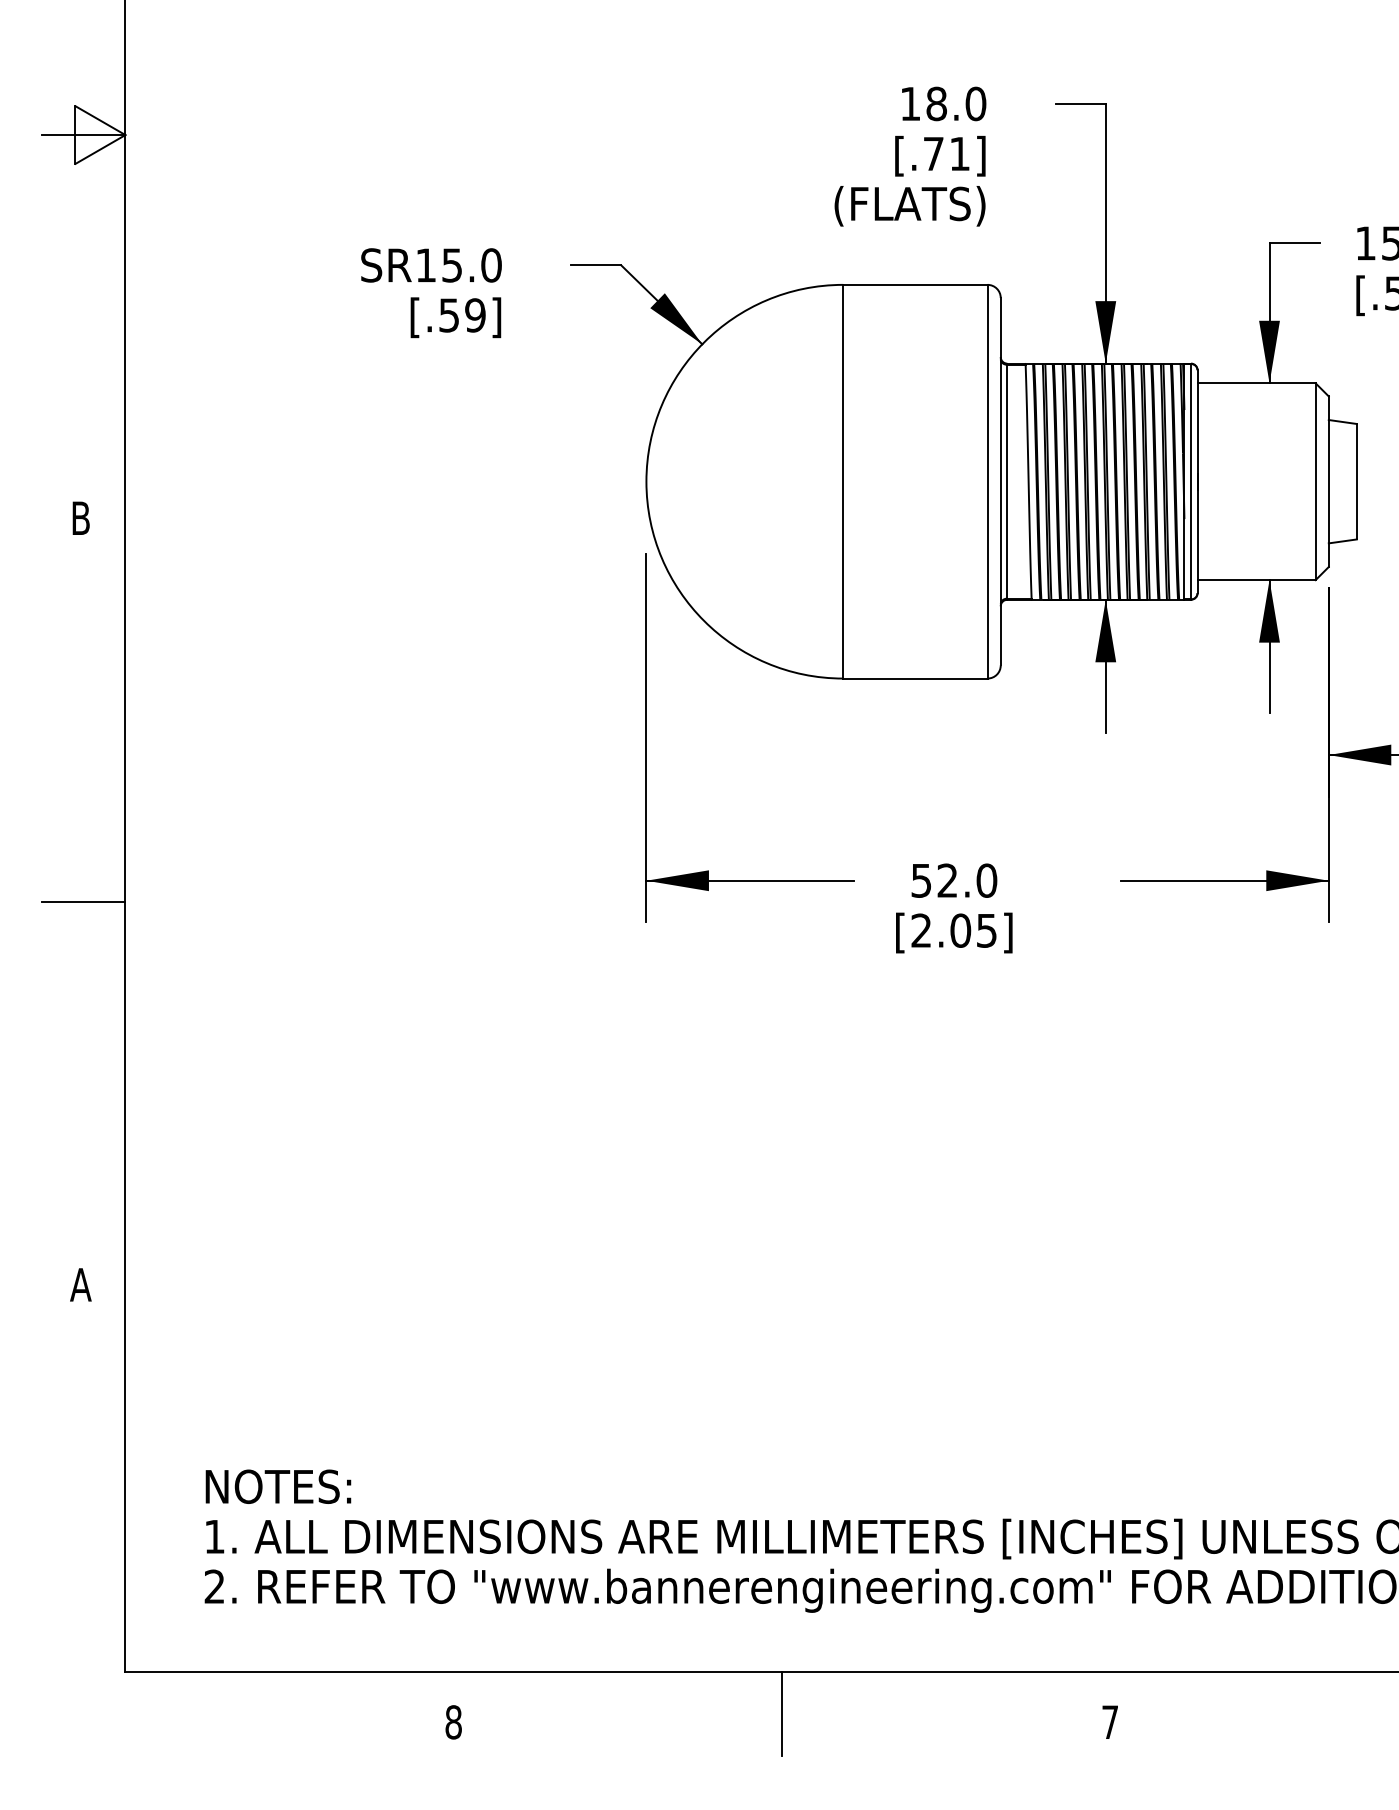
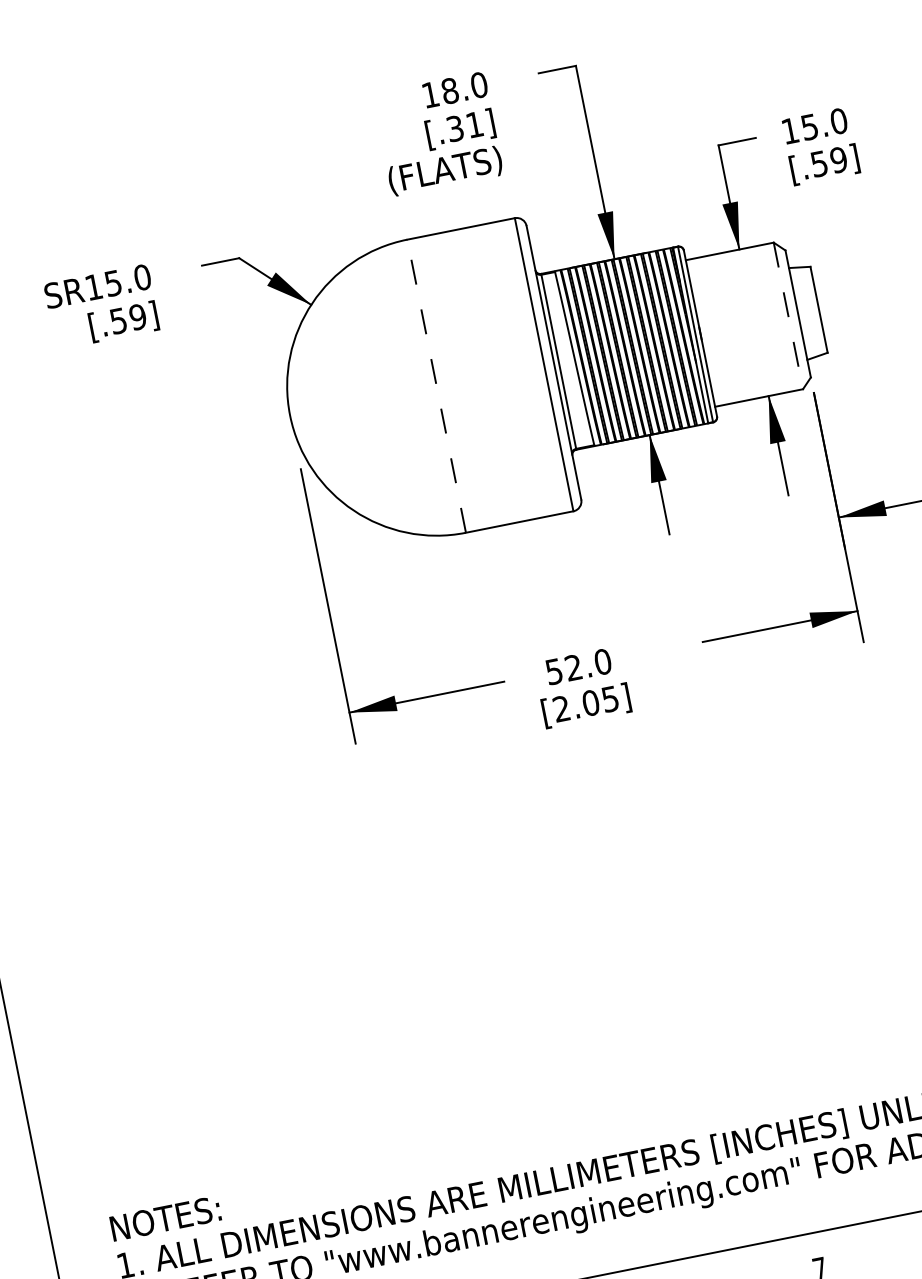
text: (933, 153) -> (455, 128), [.71] -> [.31]
line: (843, 481) -> (436, 386), solid -> dashed
line: (1315, 482) -> (788, 316), solid -> dashed

